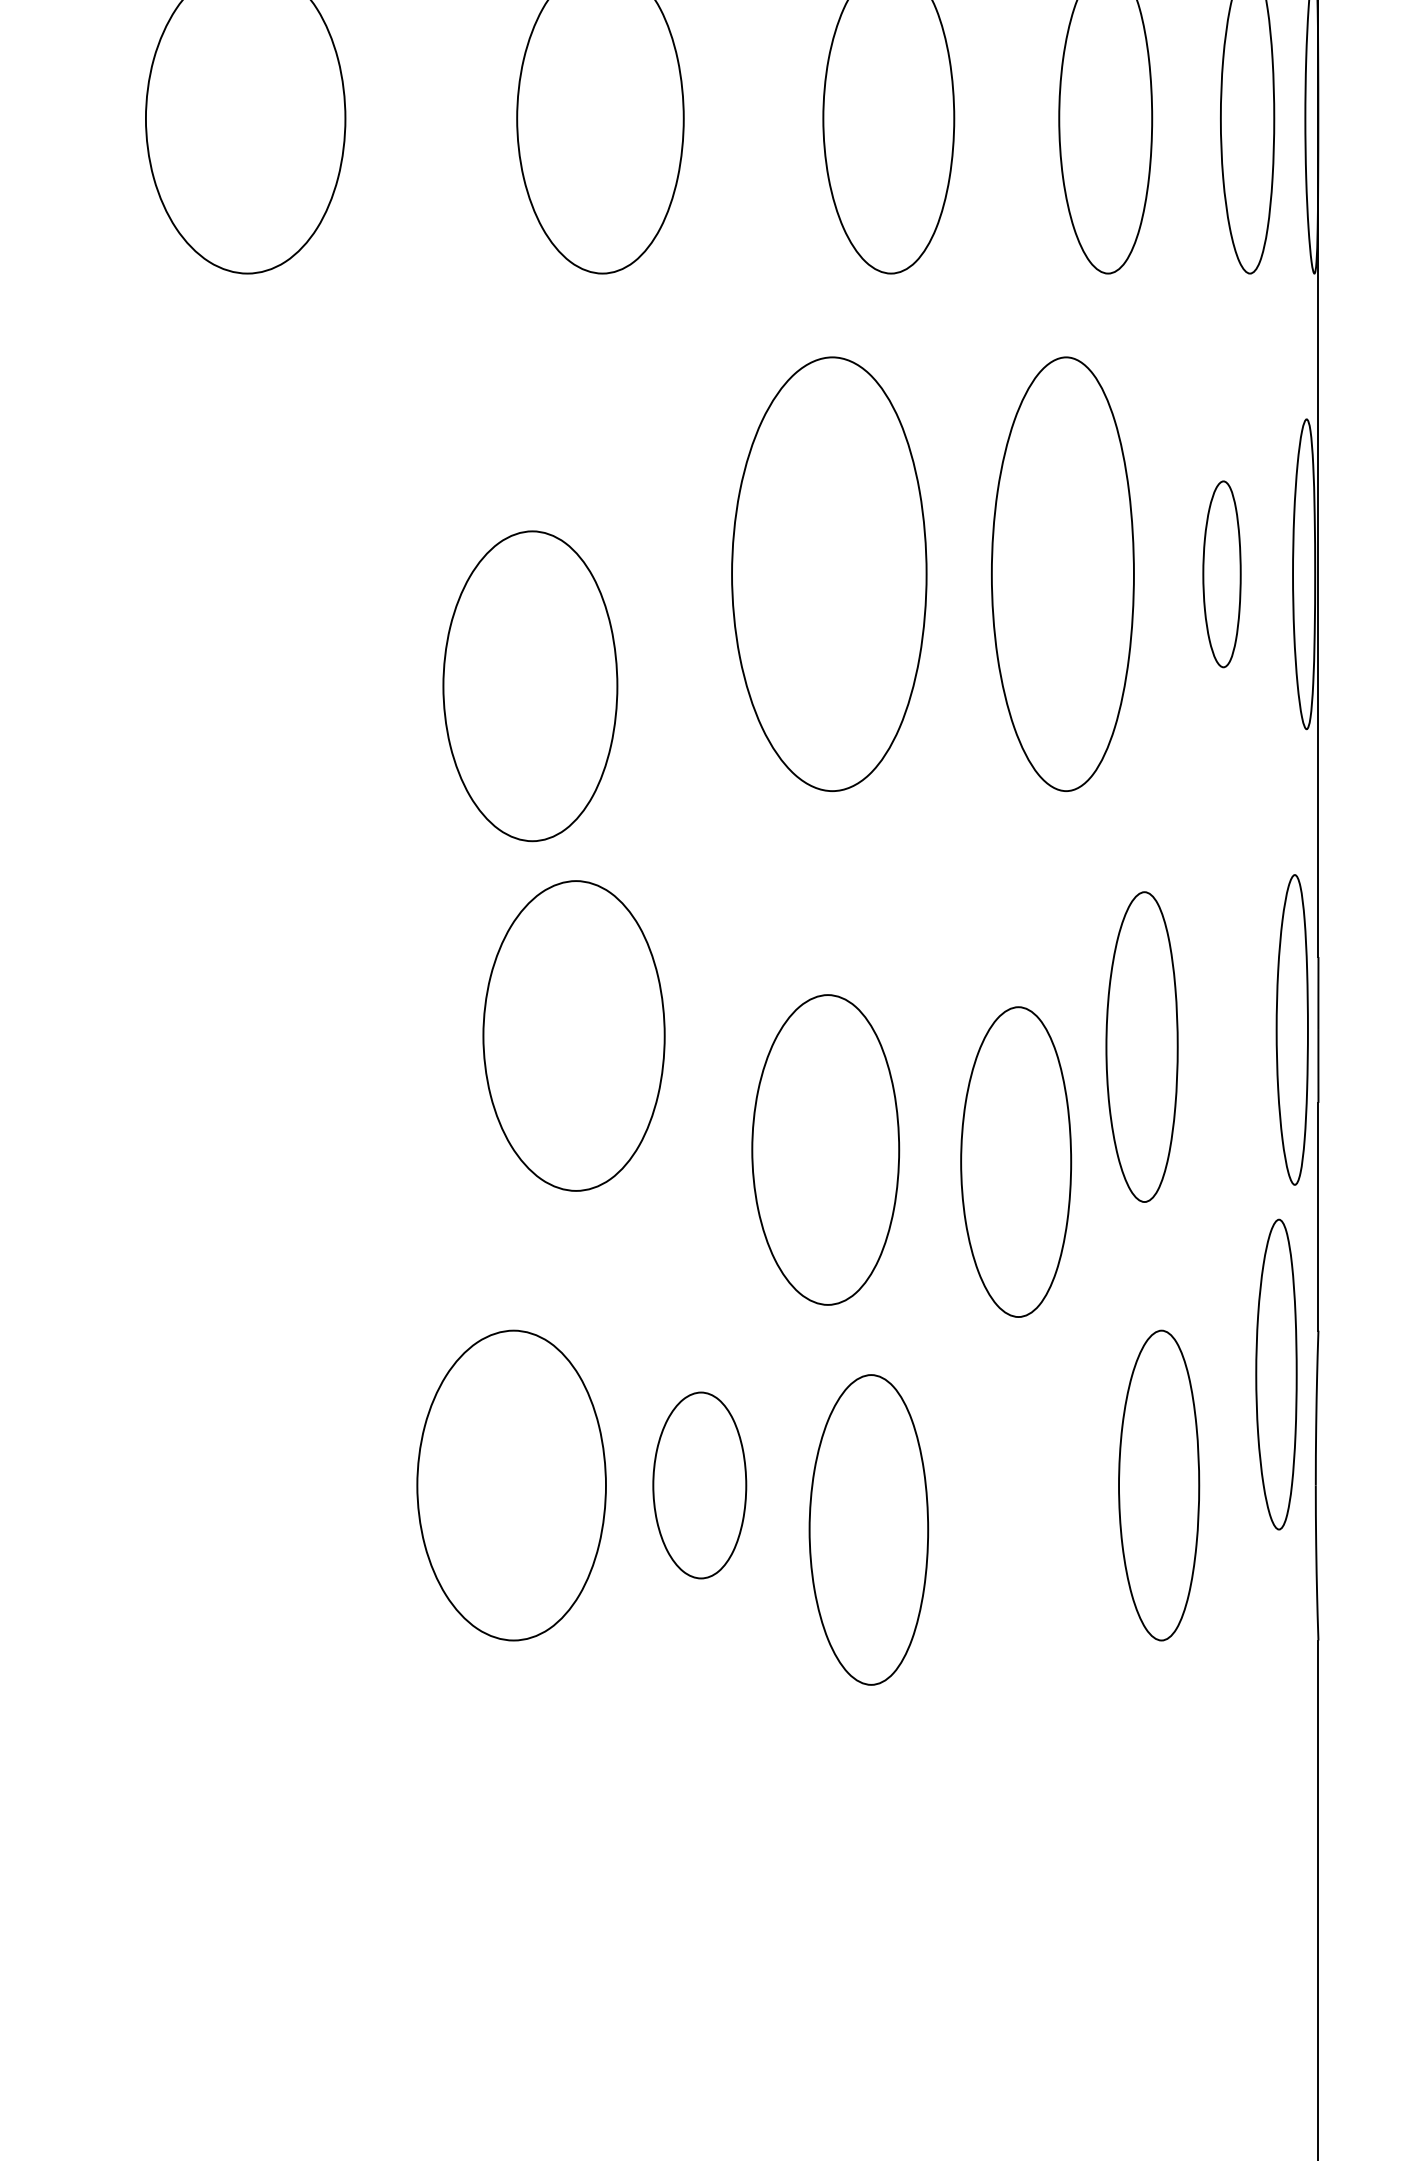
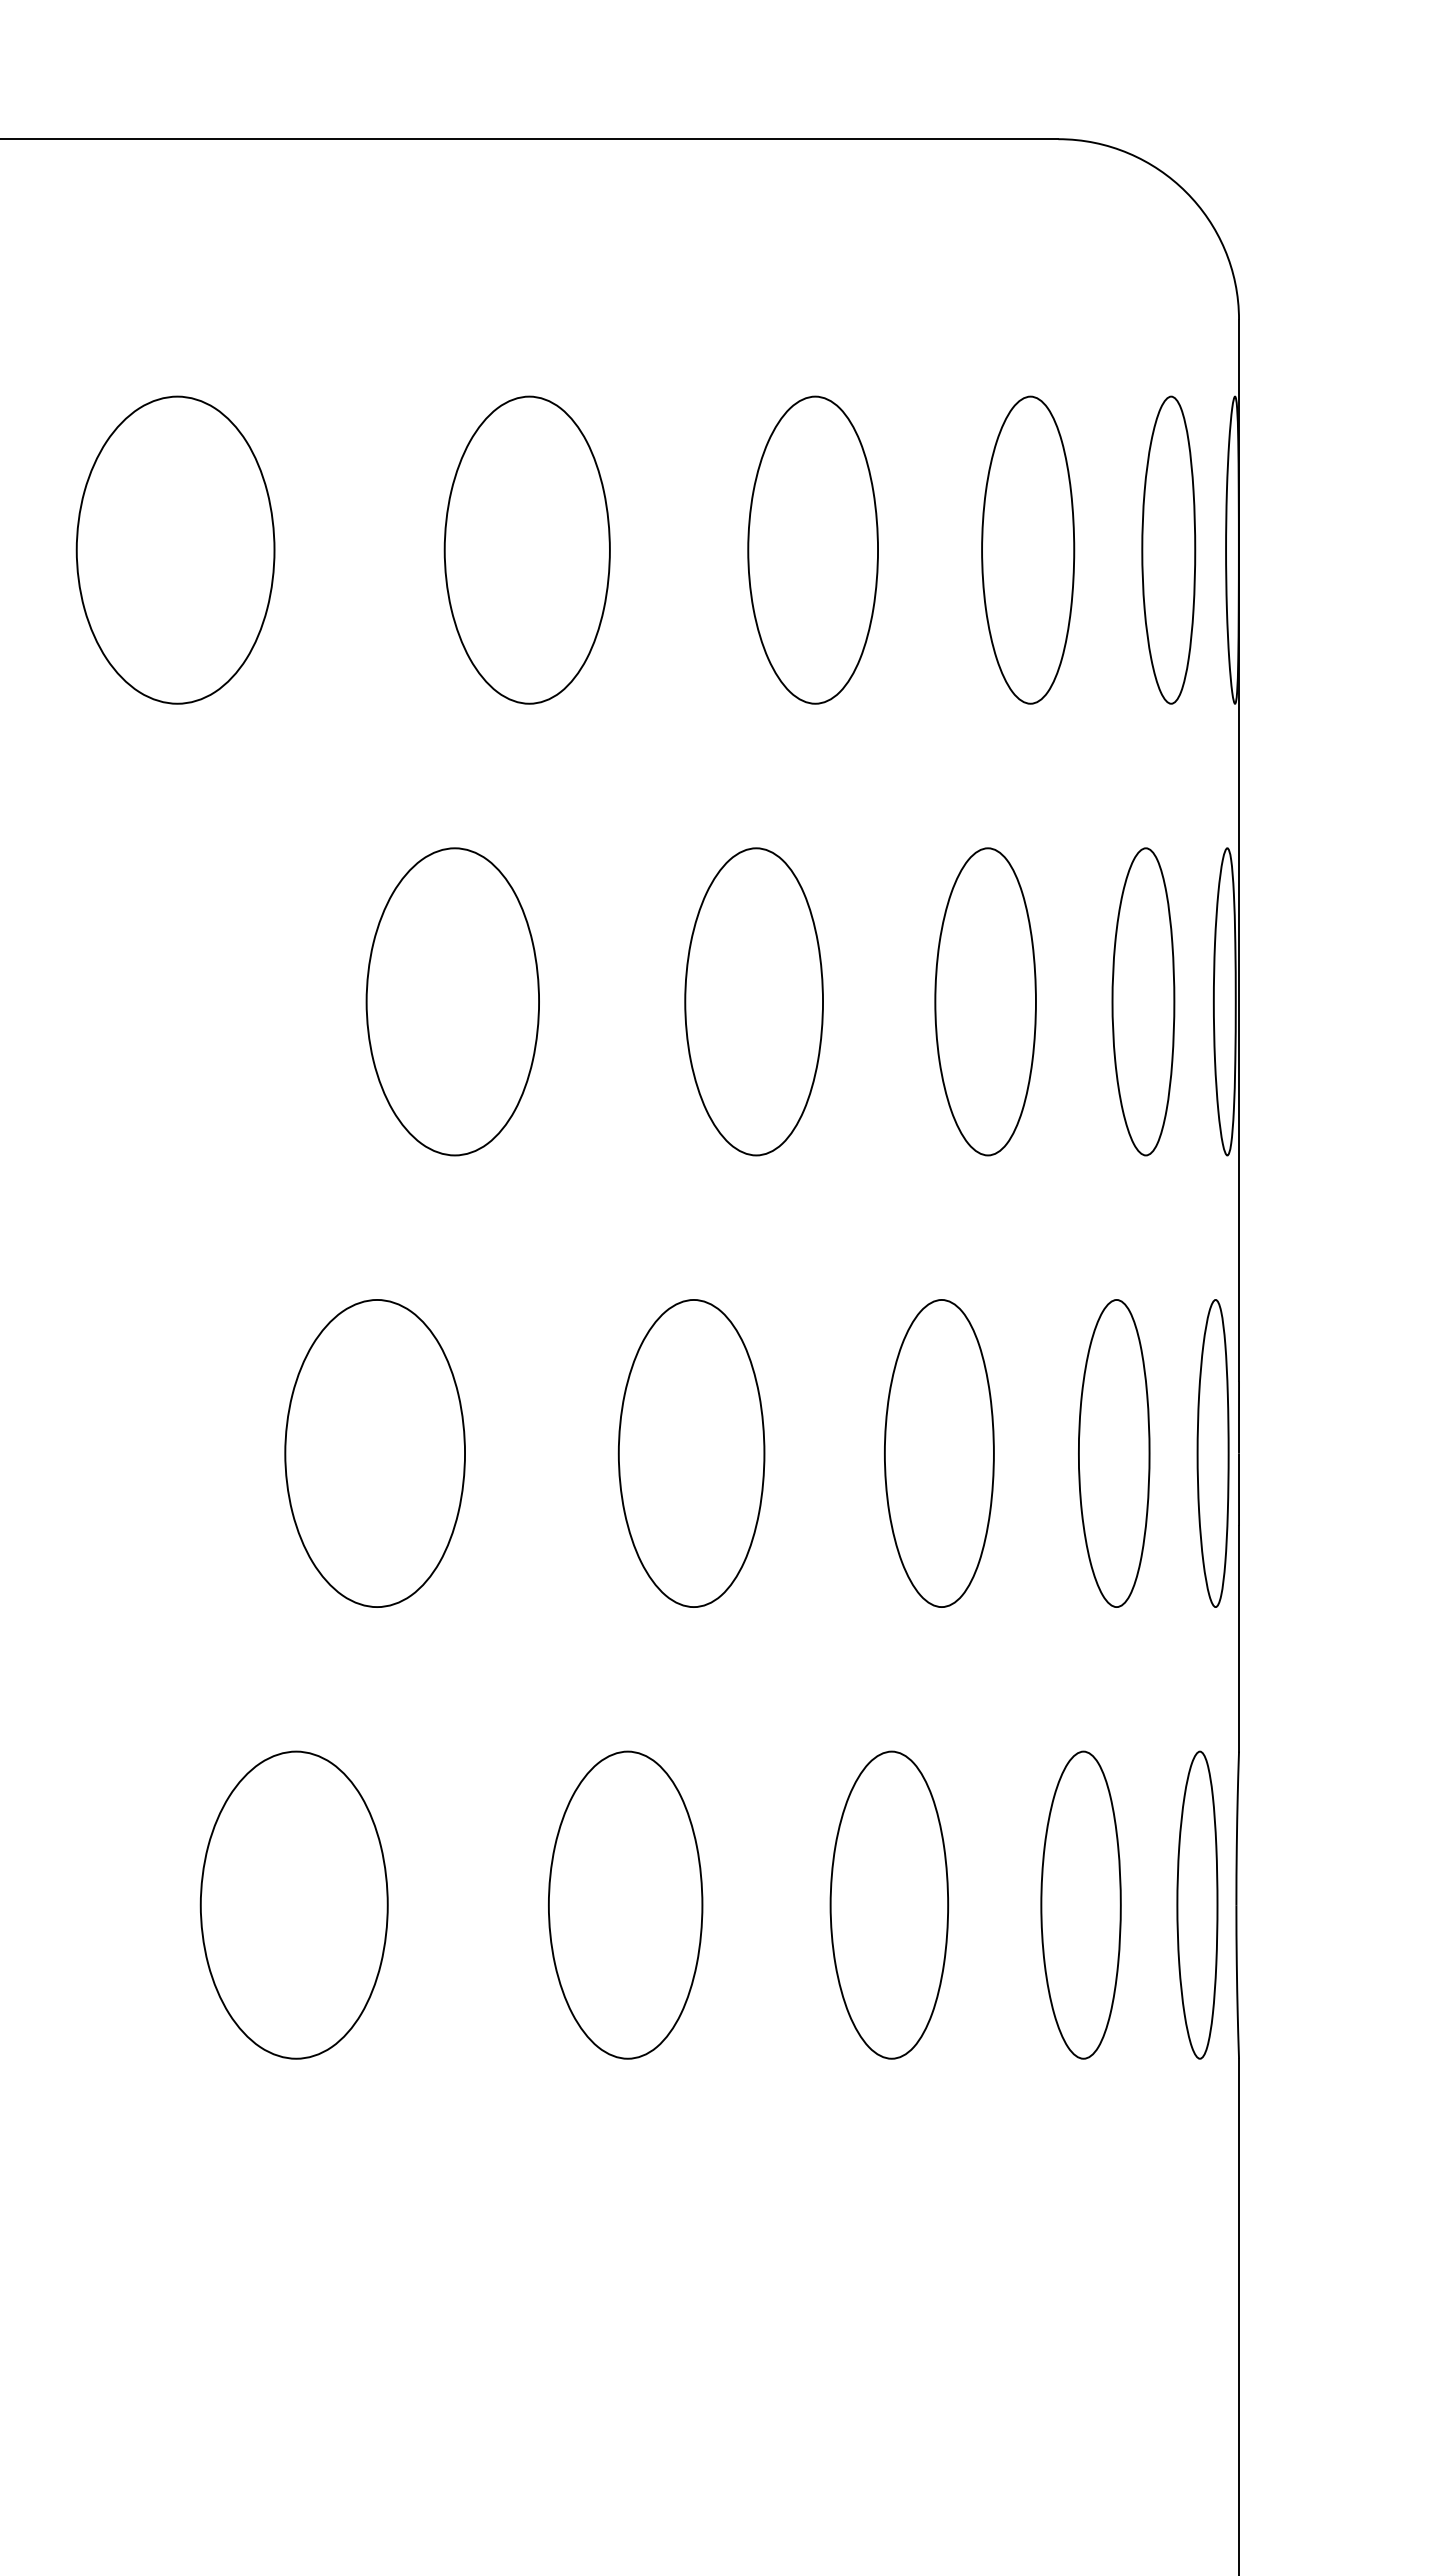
part: (828, 573) -> (753, 1001), size x0.71
part: (1062, 573) -> (985, 1001), size x0.71
part: (1222, 573) -> (1143, 1001), size x1.67
part: (530, 685) -> (452, 1001), moved
part: (573, 1035) -> (374, 1453), moved
part: (1142, 1047) -> (1114, 1453), moved
part: (825, 1149) -> (691, 1453), moved
part: (1016, 1162) -> (939, 1453), moved
part: (1276, 1373) -> (1197, 1904), moved
part: (510, 1484) -> (293, 1904), moved
part: (699, 1484) -> (625, 1904), size x1.67
part: (868, 1529) -> (889, 1904), moved

